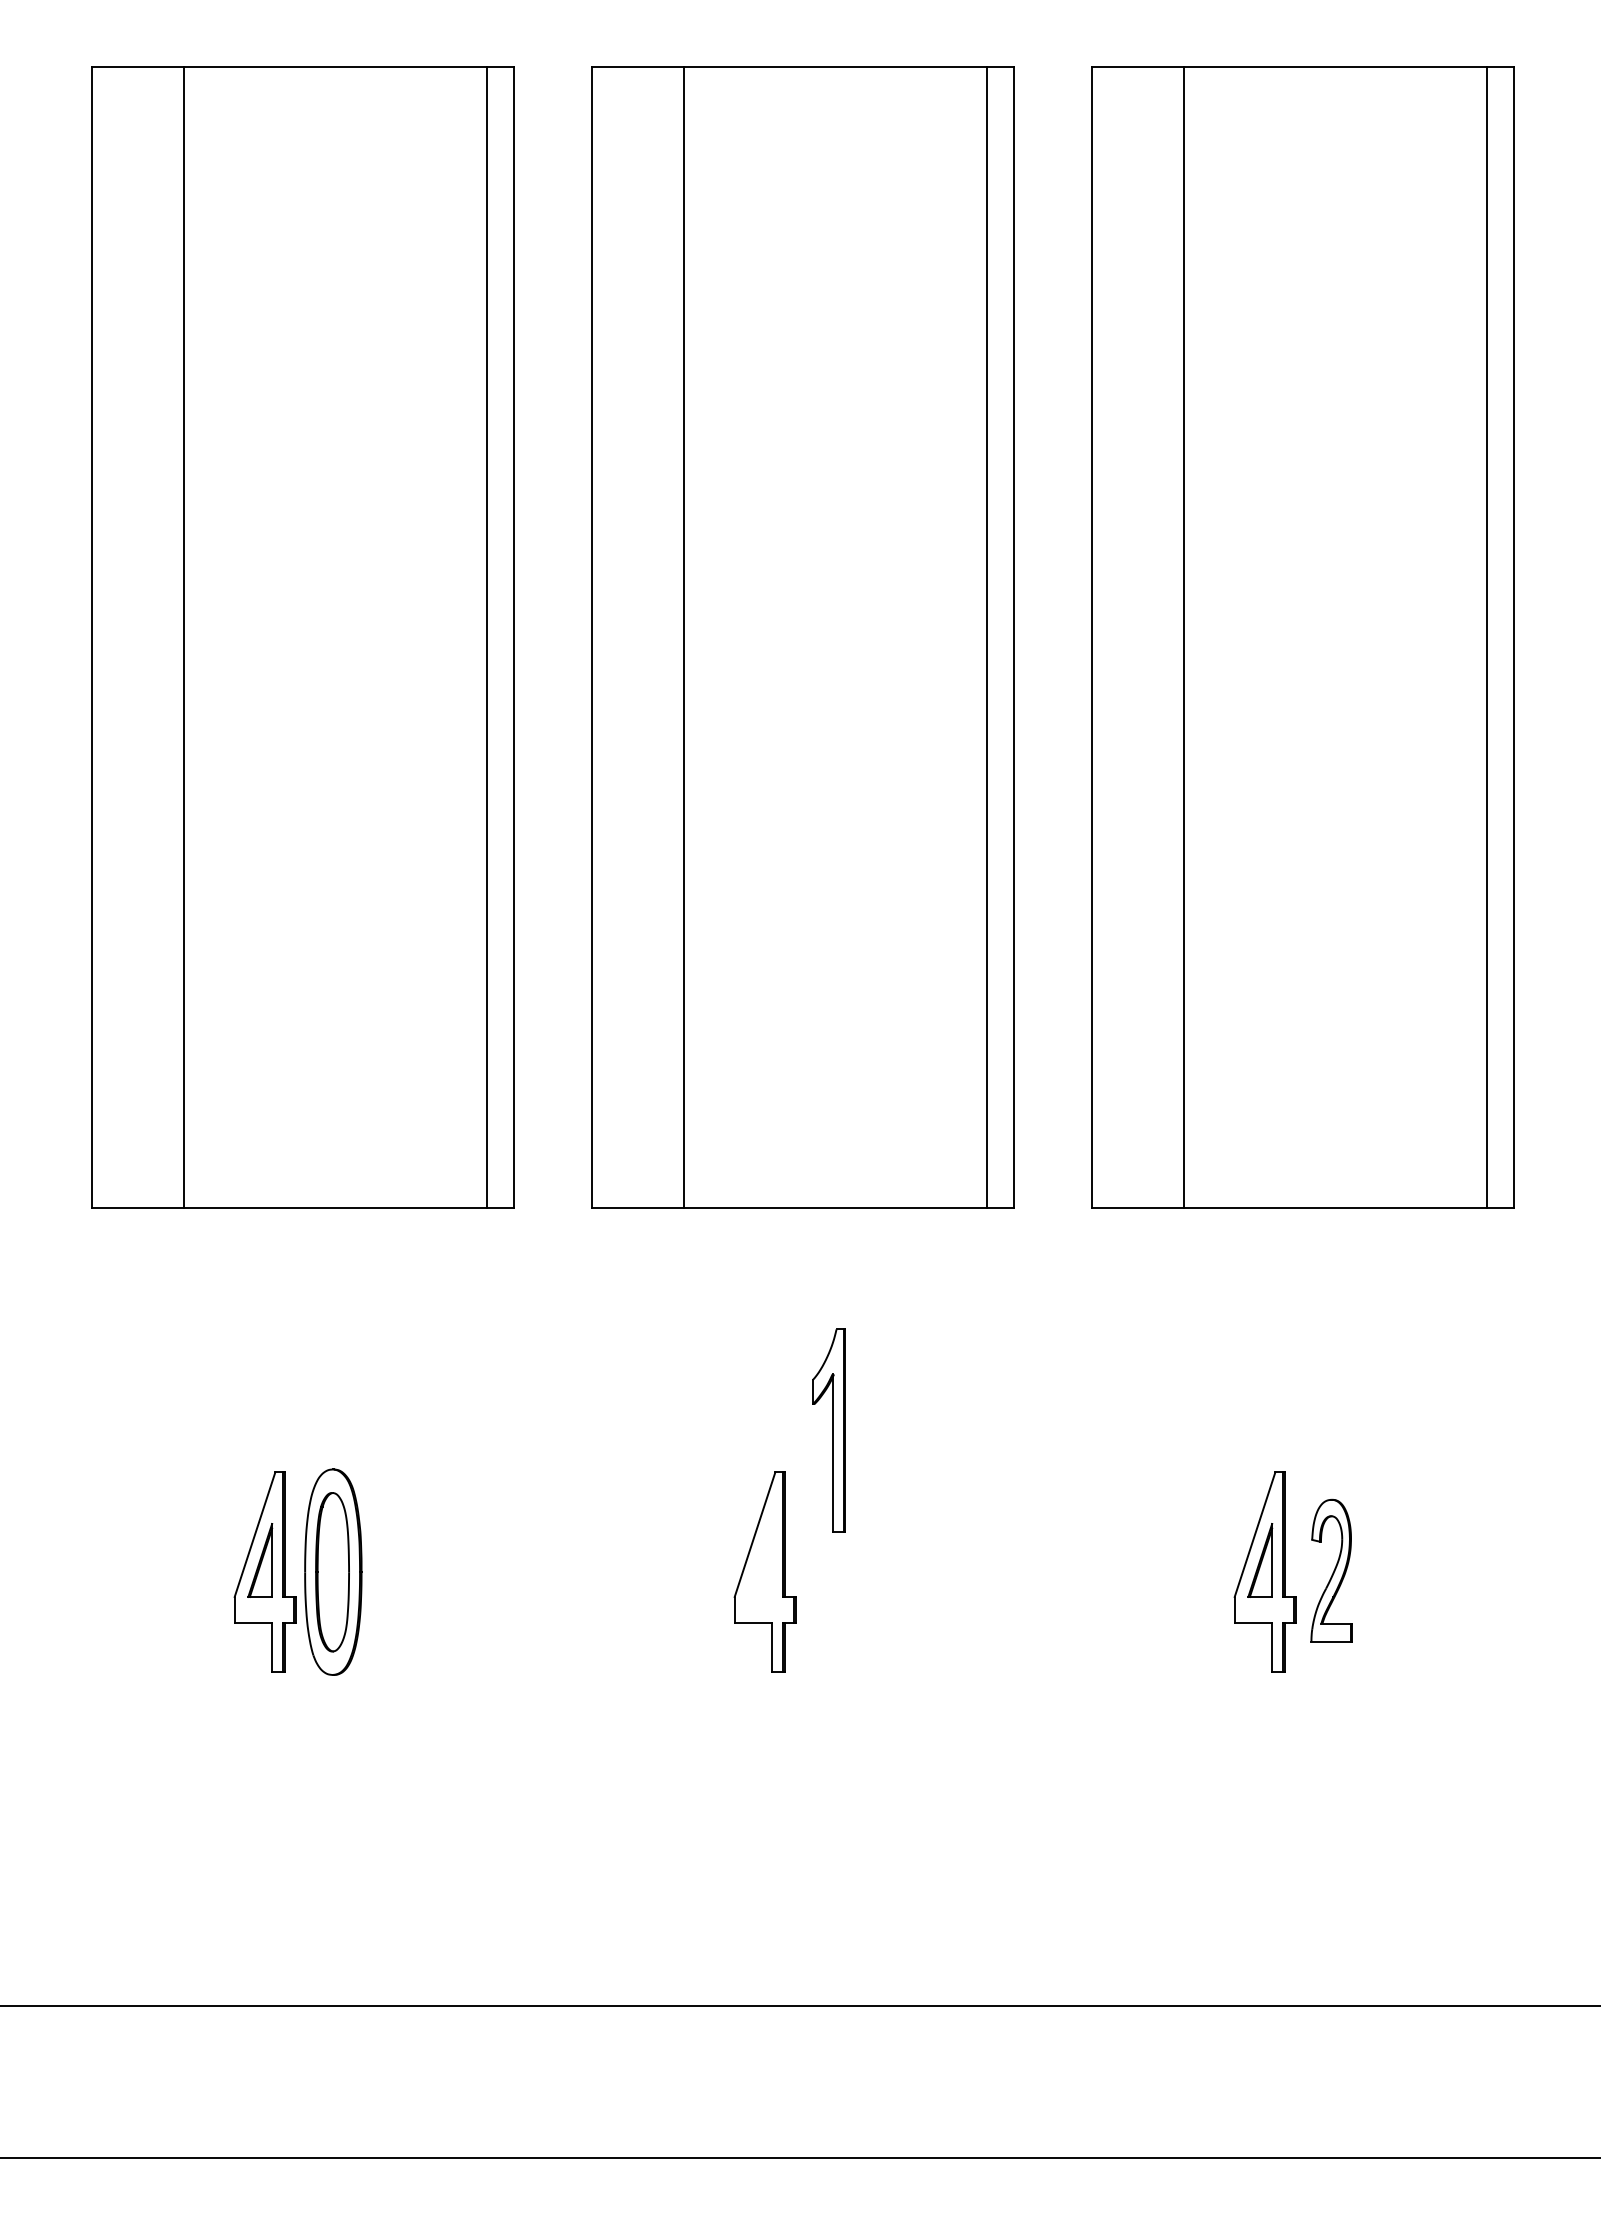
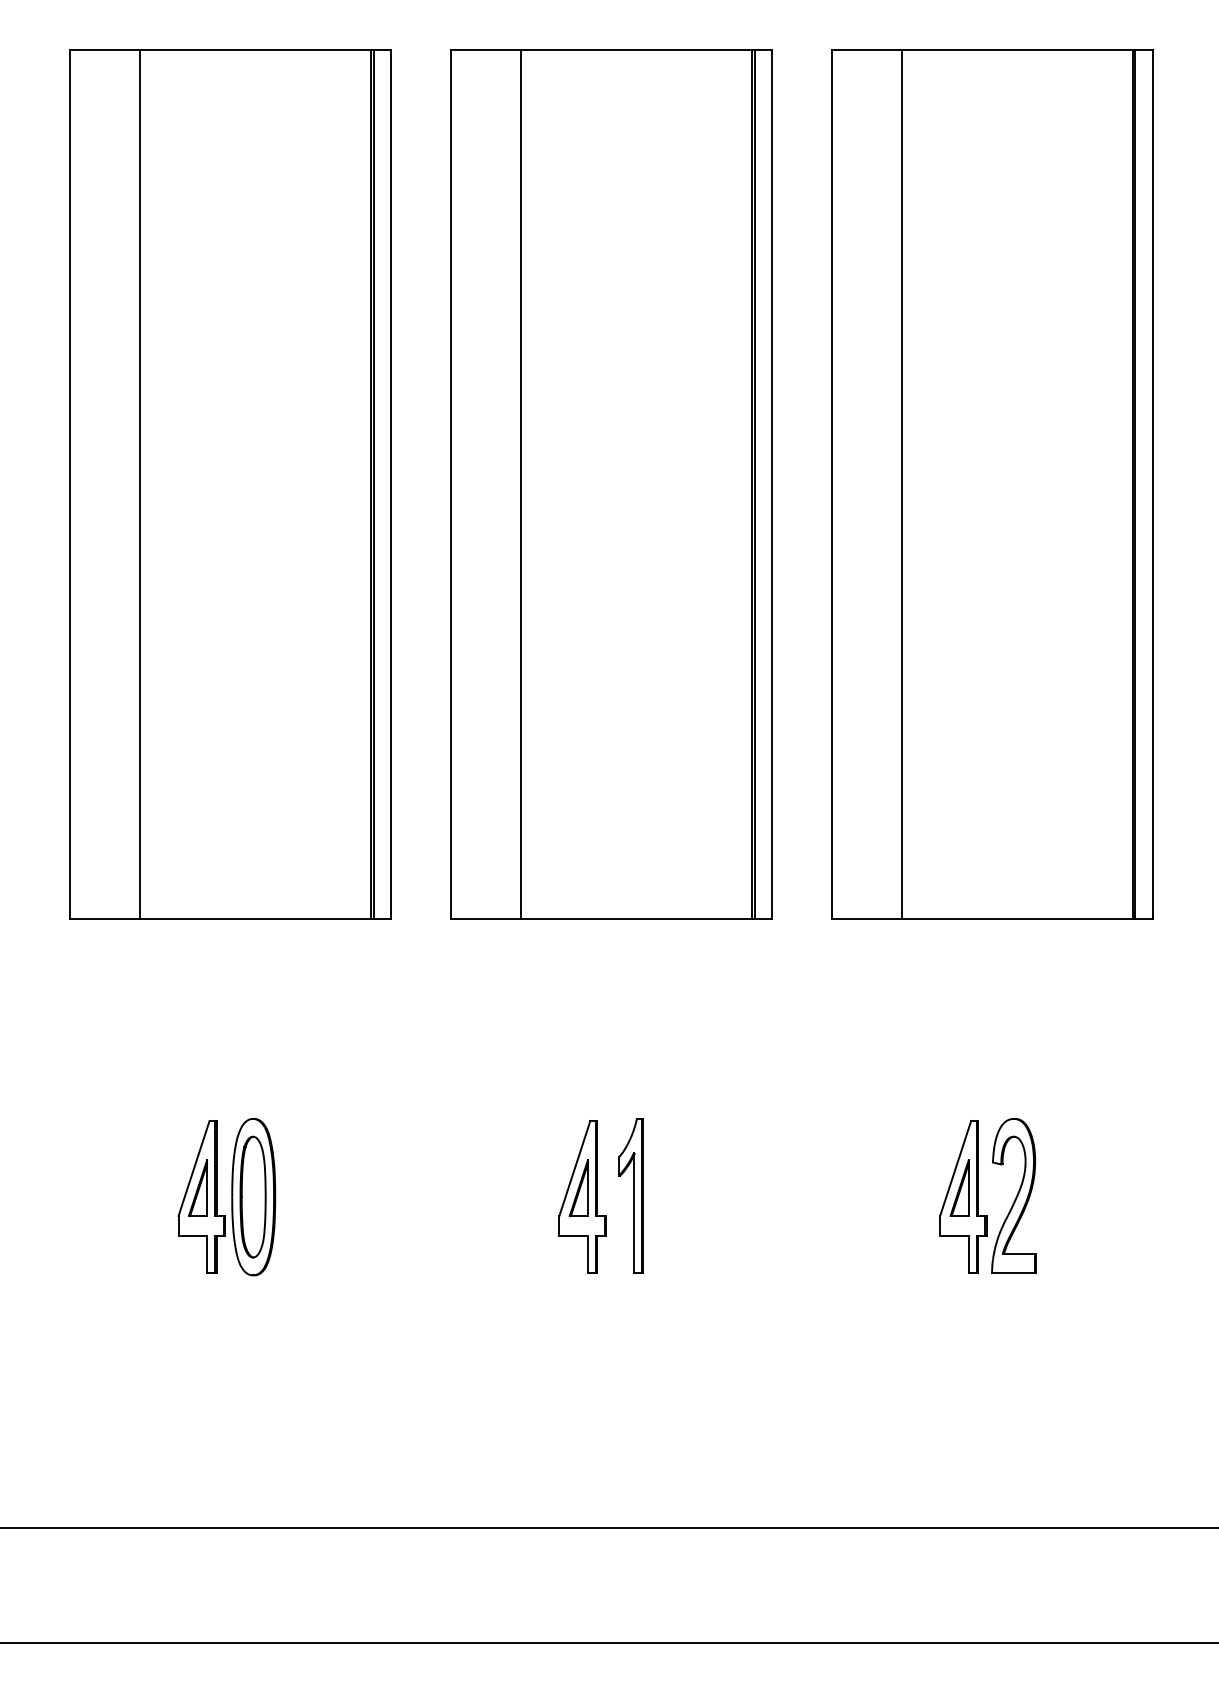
line: (490, 636) -> (373, 484), added
line: (990, 636) -> (754, 484), added
line: (1490, 636) -> (1135, 484), added
part: (828, 1430) -> (630, 1195), moved
part: (760, 1560) -> (579, 1188), added
part: (1331, 1570) -> (1013, 1195), size x1.43

